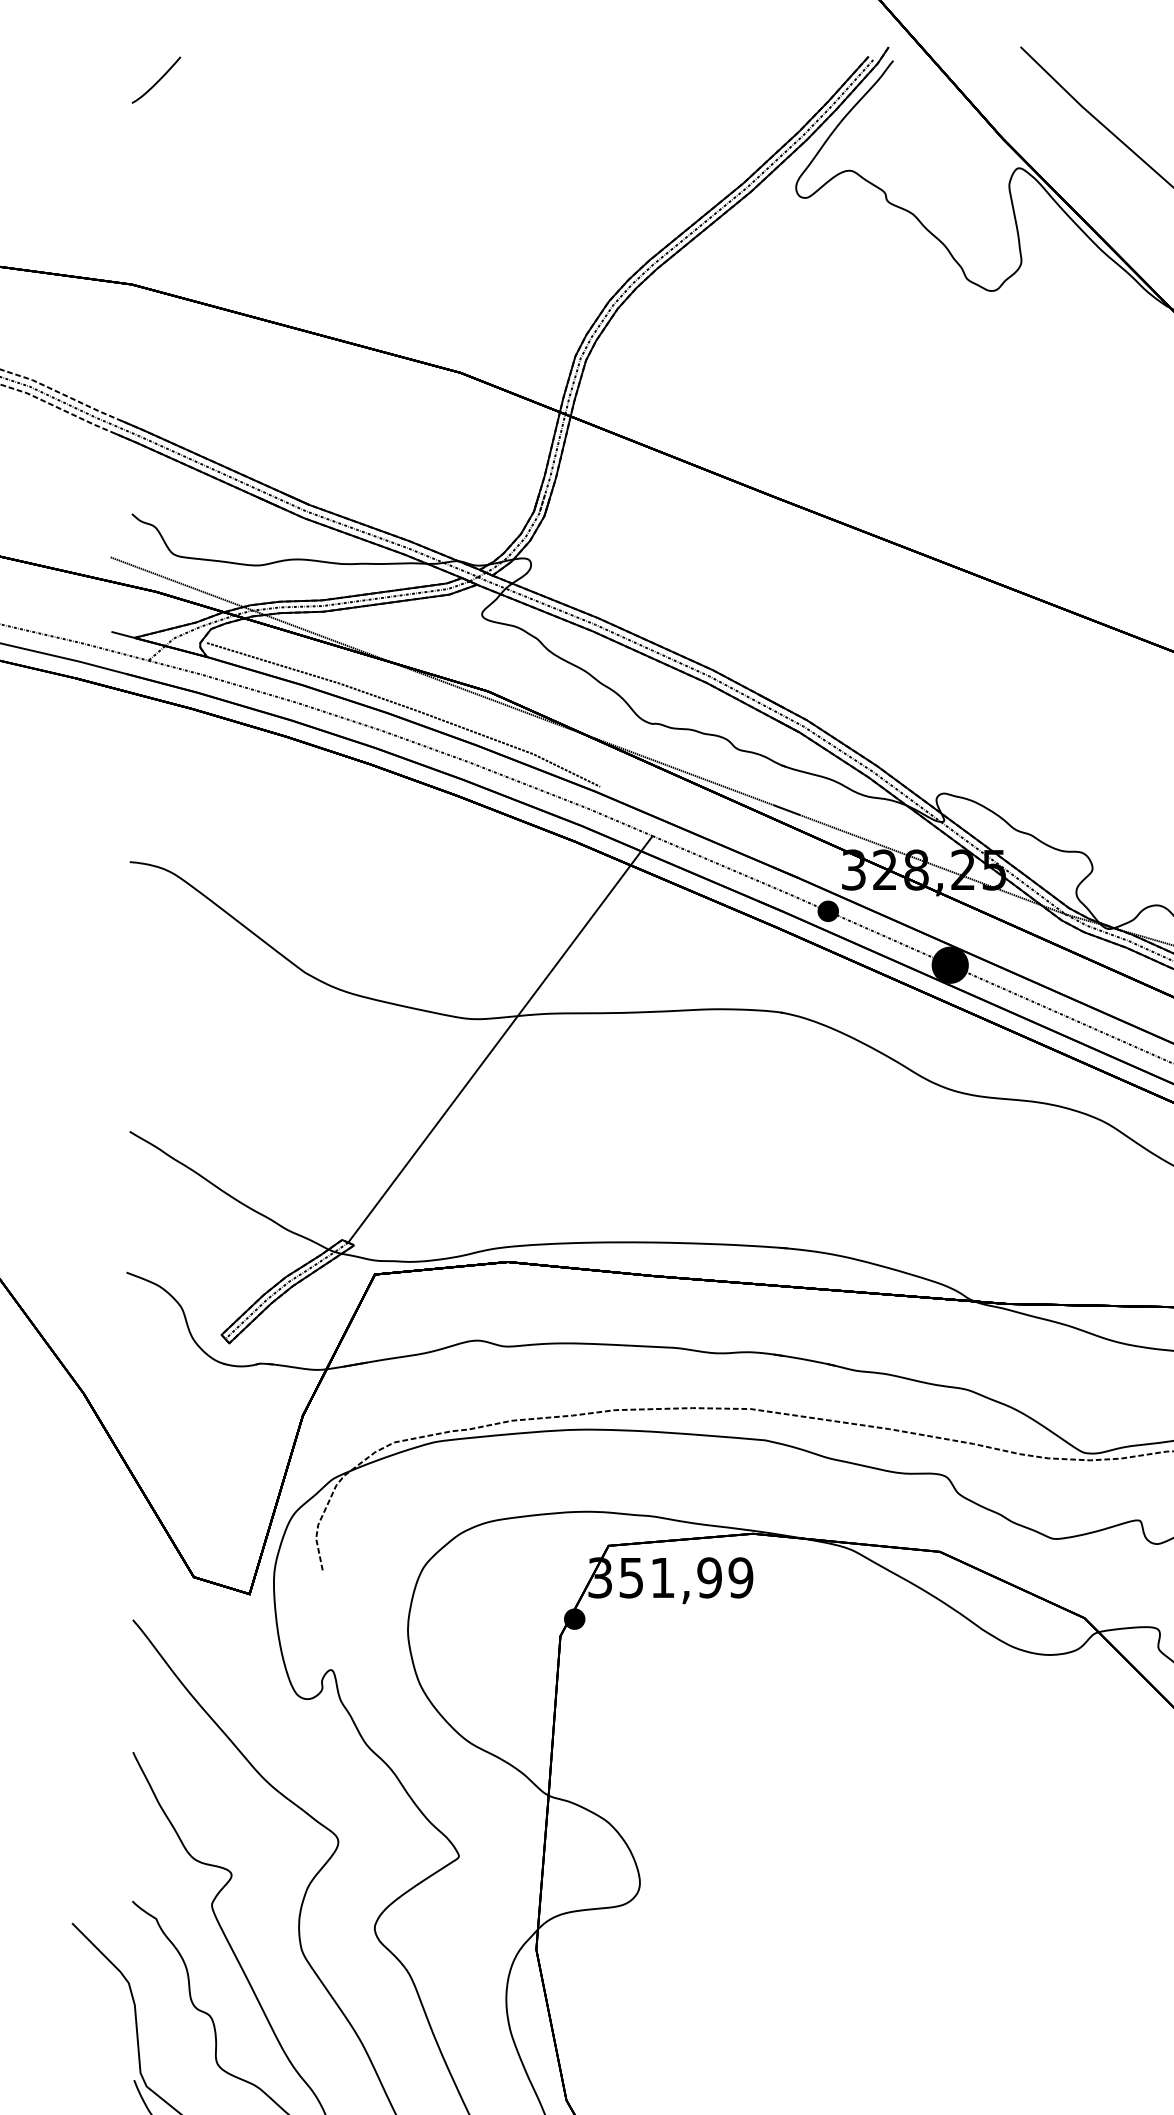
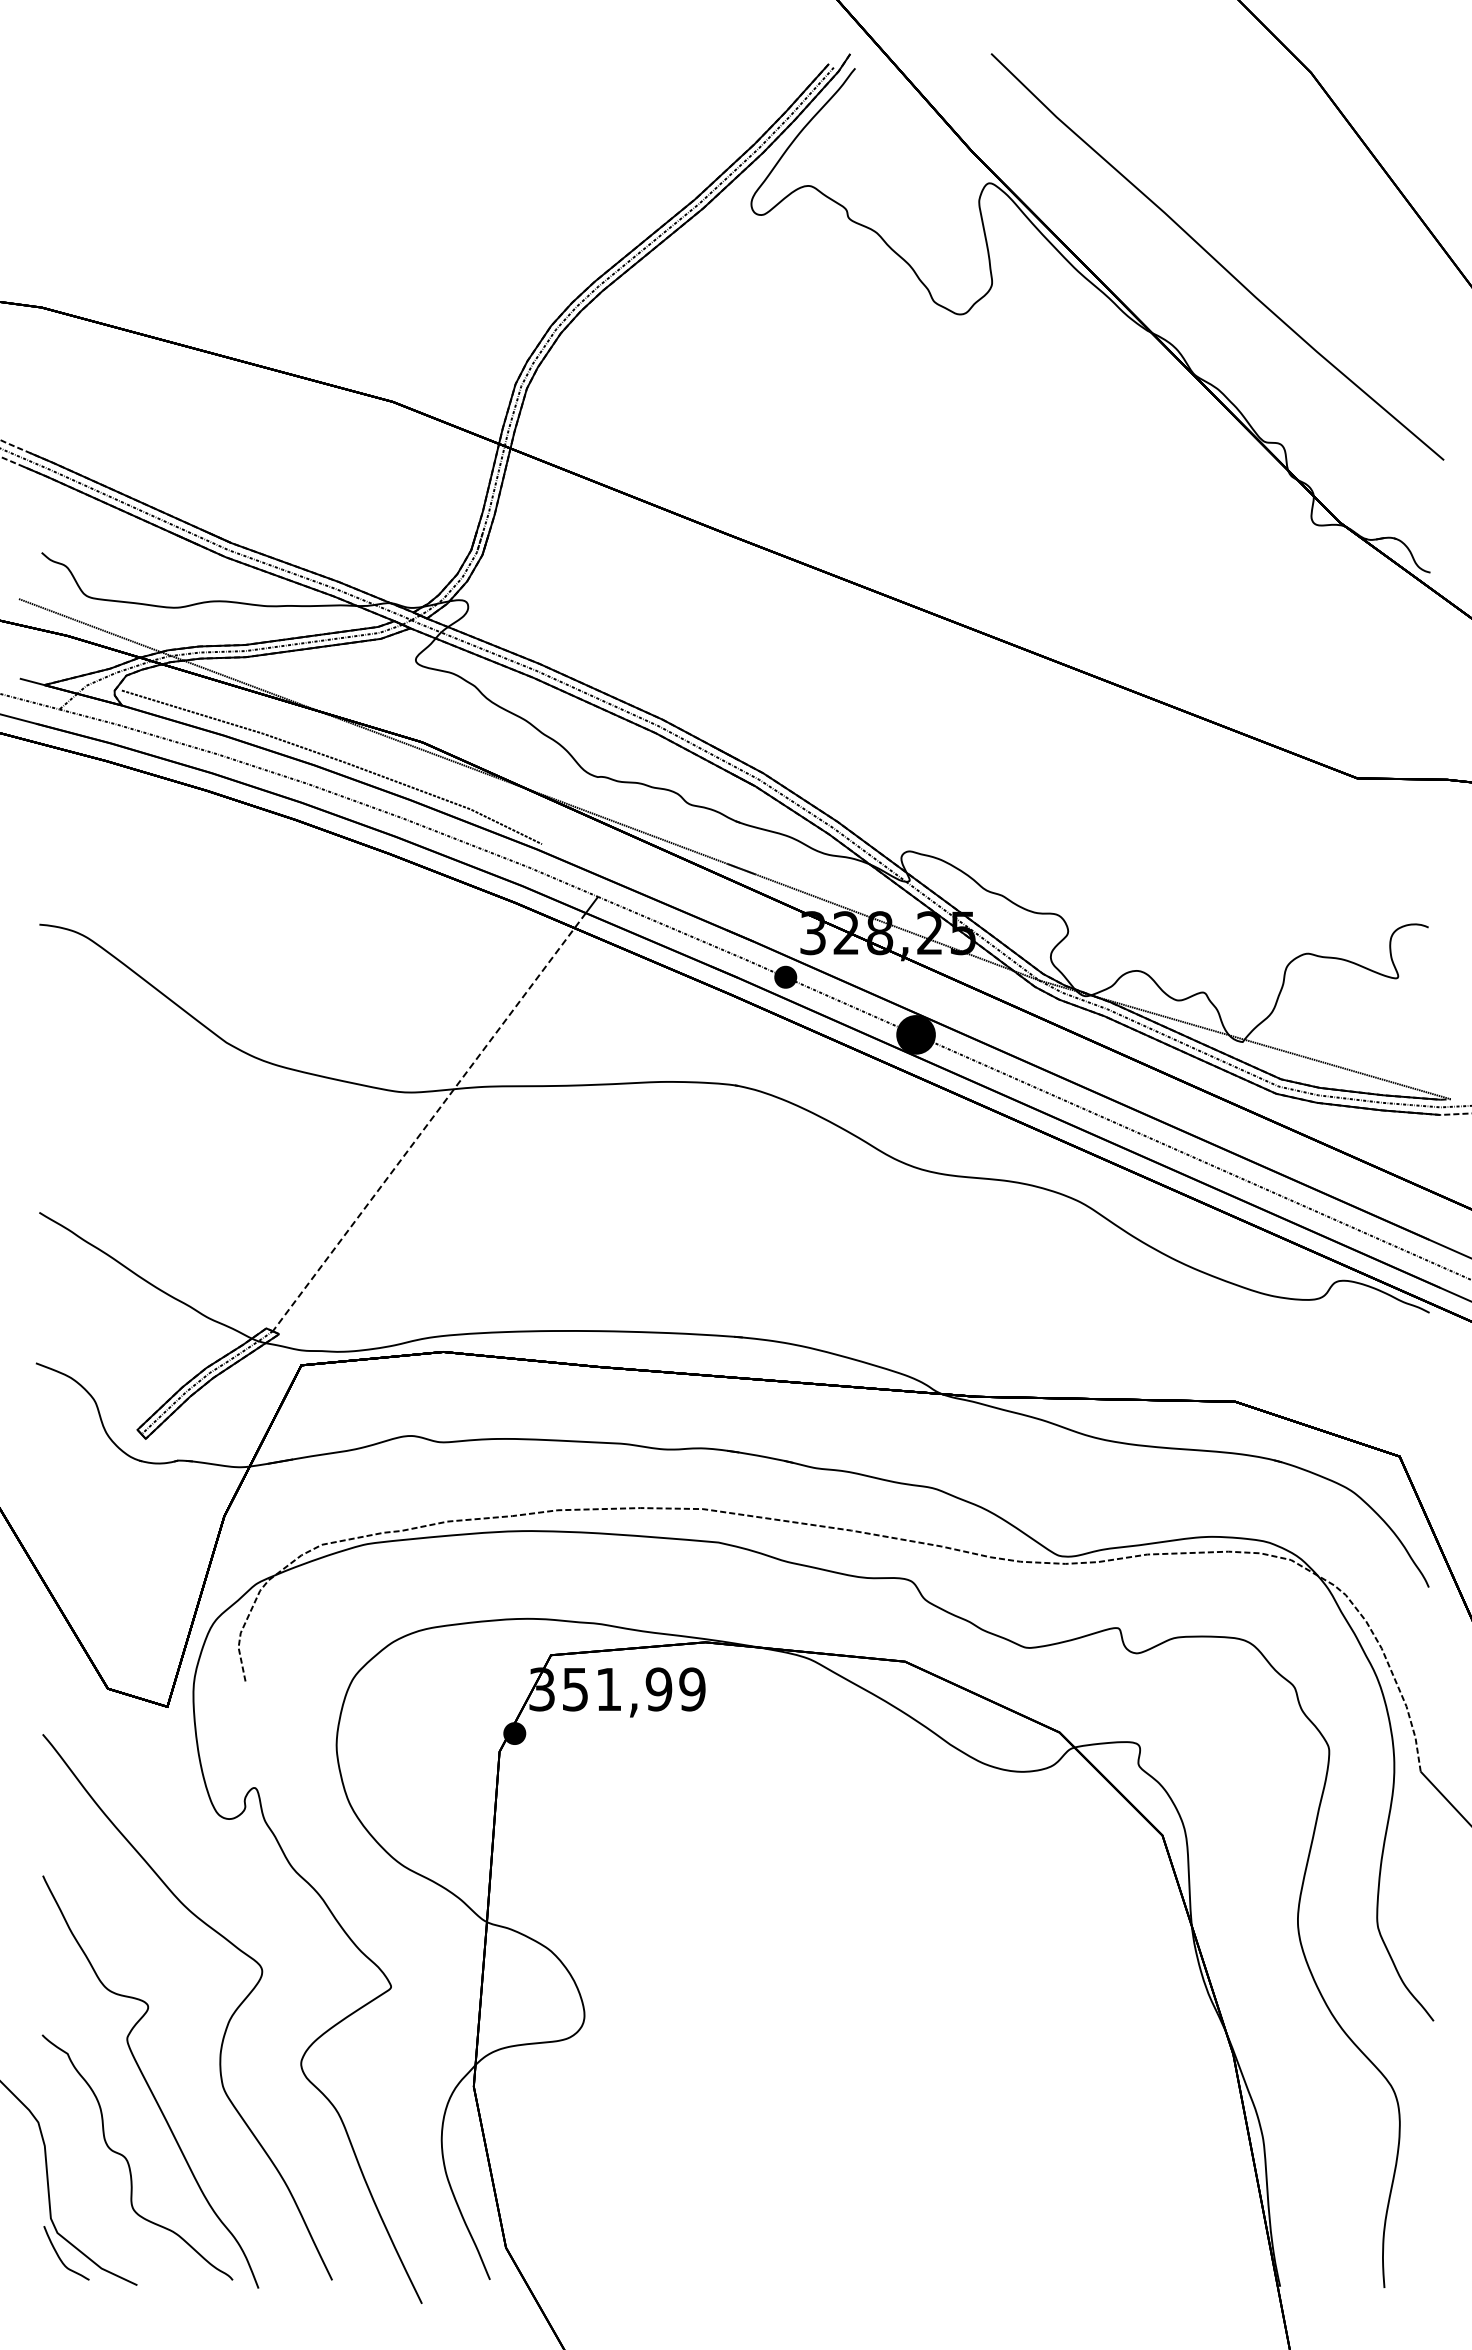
curve: (157, 81) -> (68, 90), removed
line: (494, 1047) -> (429, 1122), solid -> dashed

